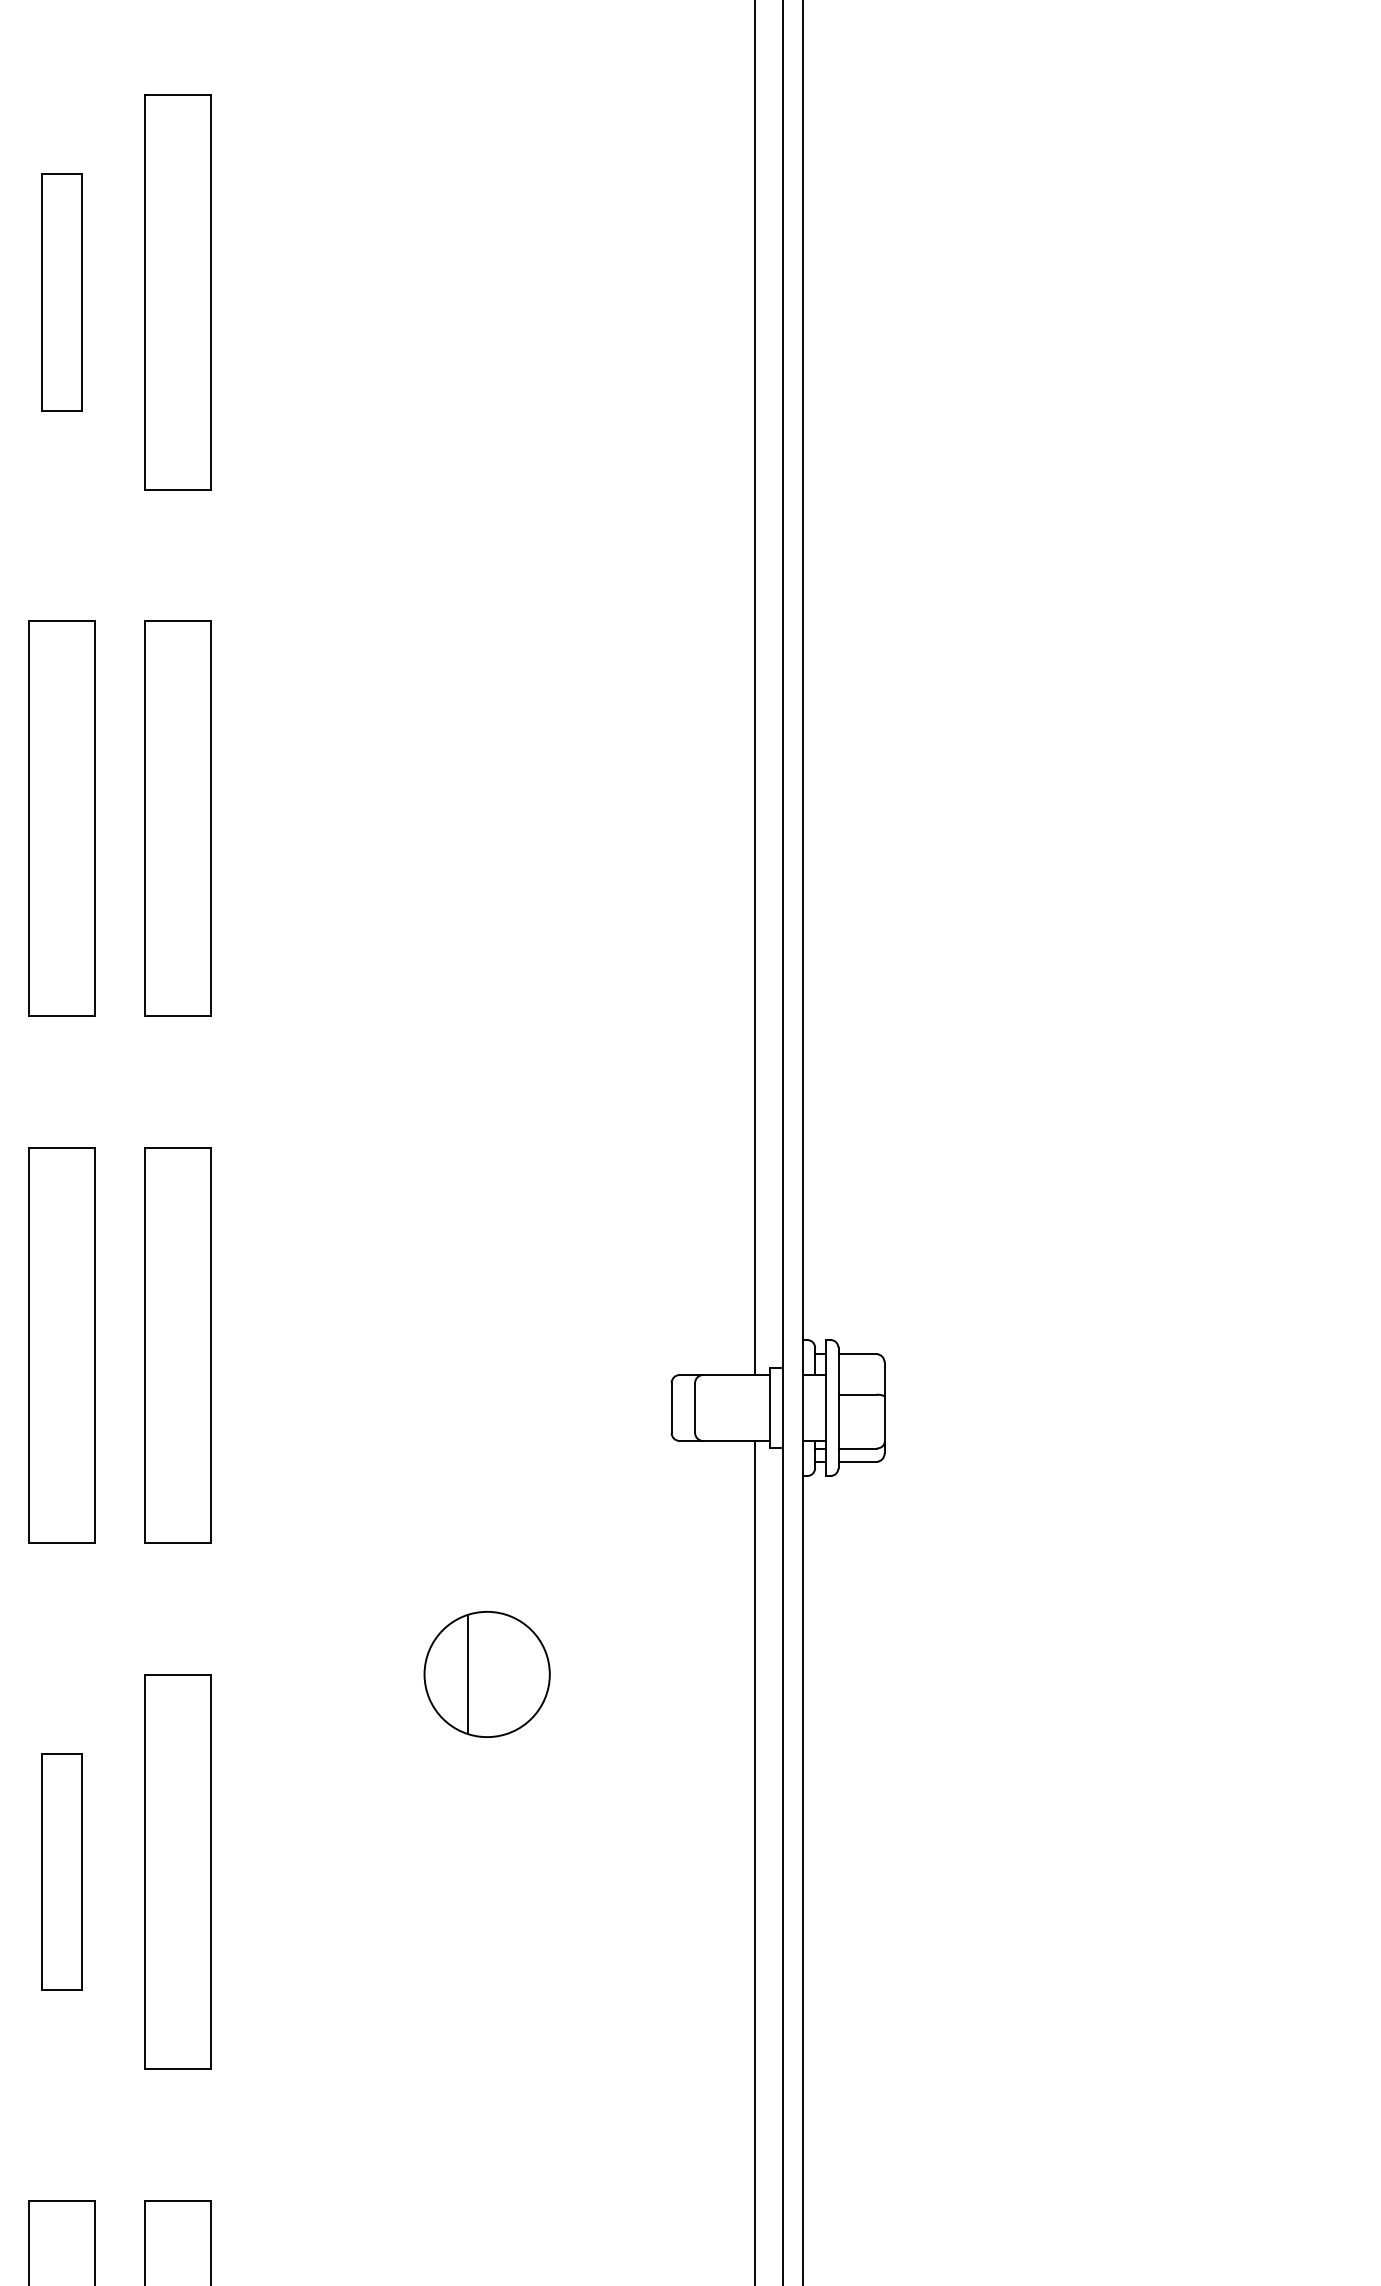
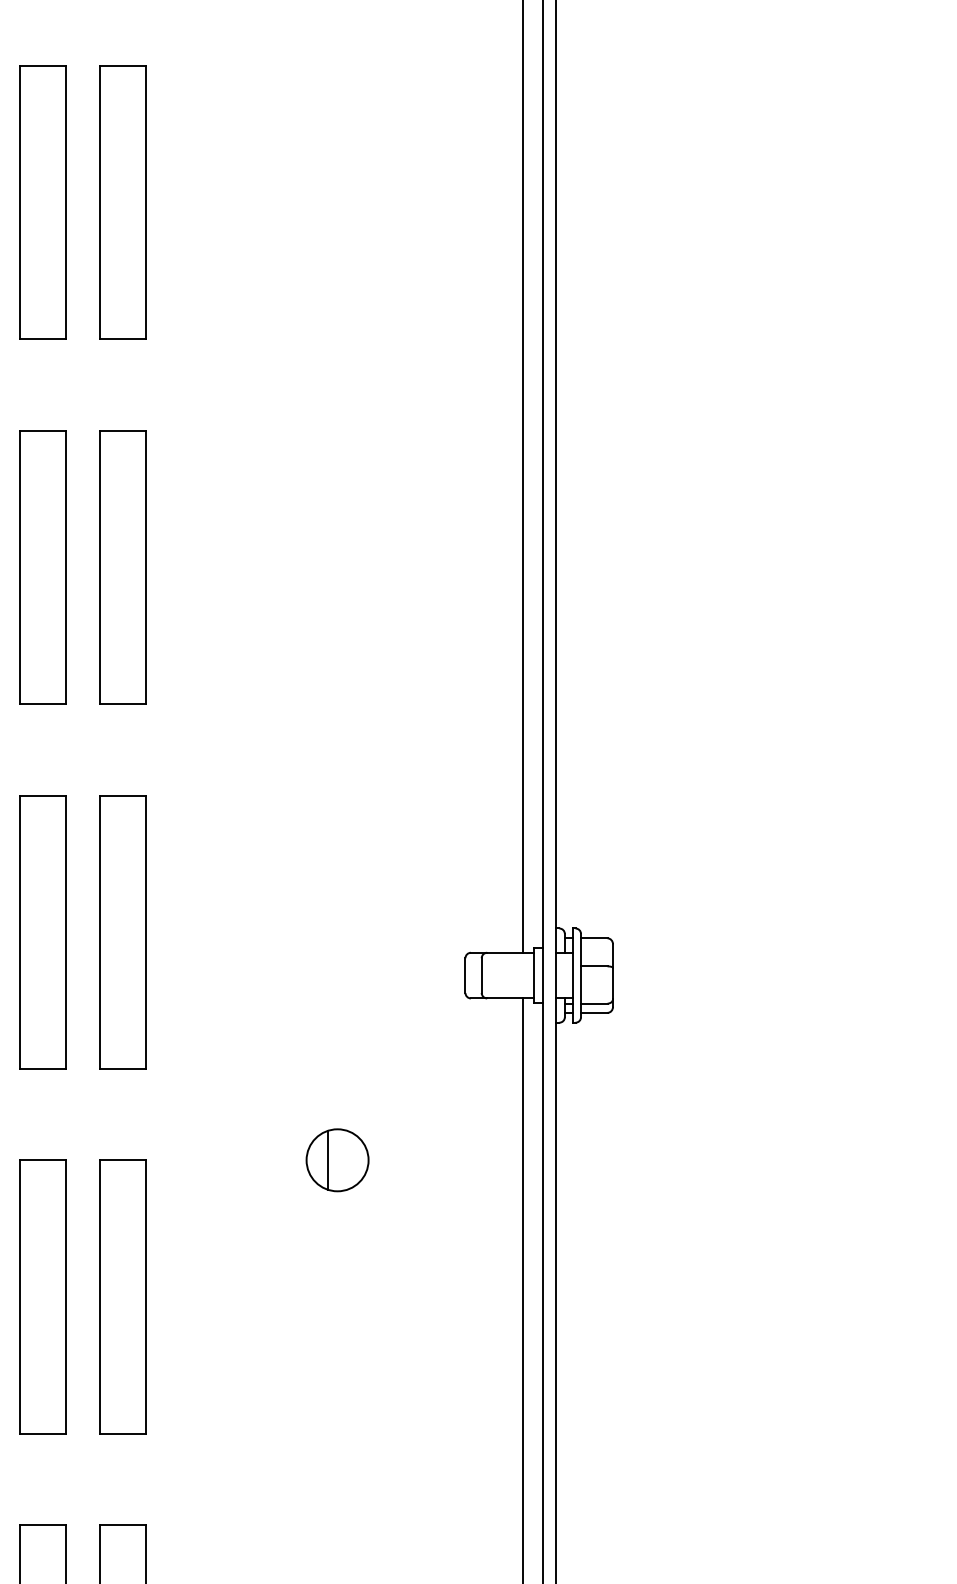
part: (61, 292) -> (42, 202), size x1.67
part: (486, 1674) -> (337, 1160), size x0.71
part: (61, 1871) -> (42, 1296), size x1.67

